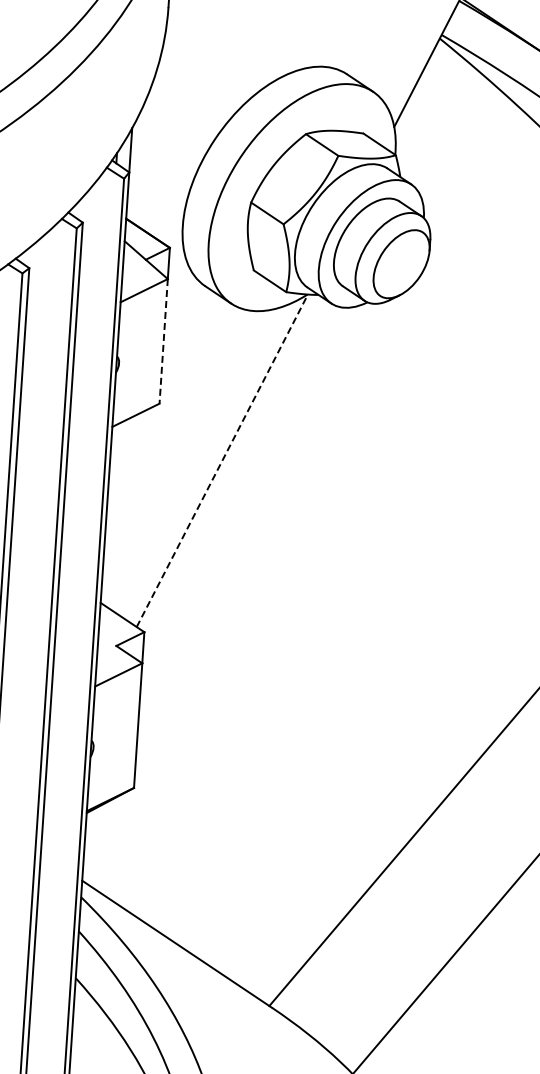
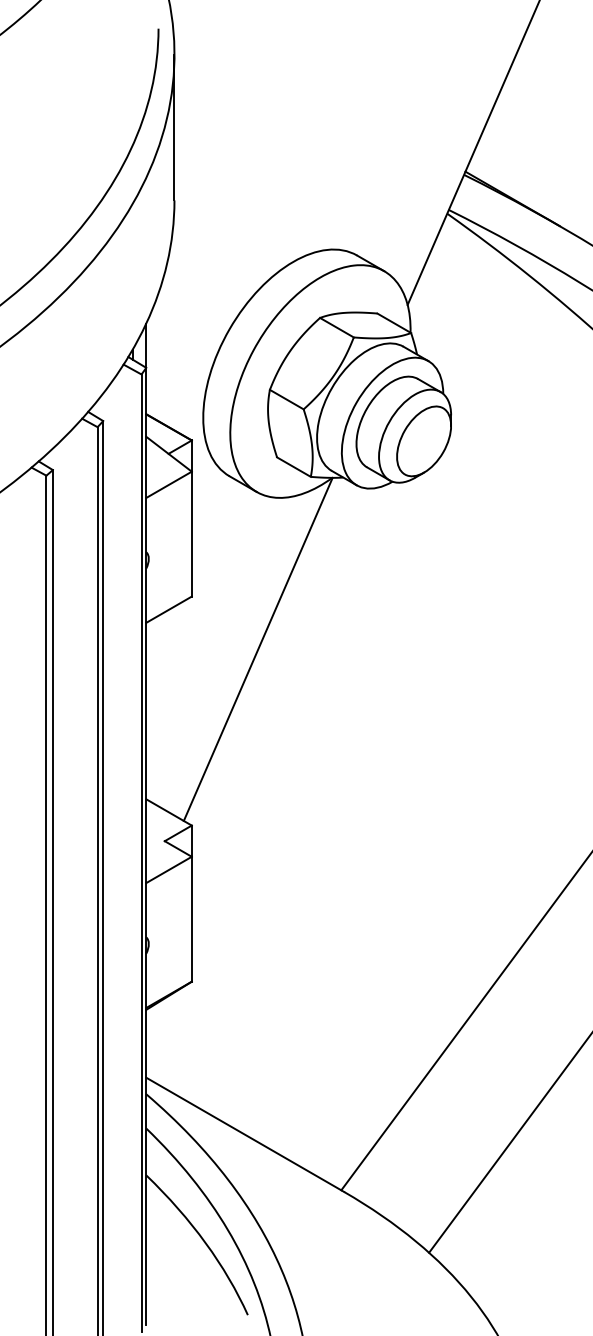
line: (163, 341) -> (191, 534), dashed -> solid
line: (222, 460) -> (258, 649), dashed -> solid

